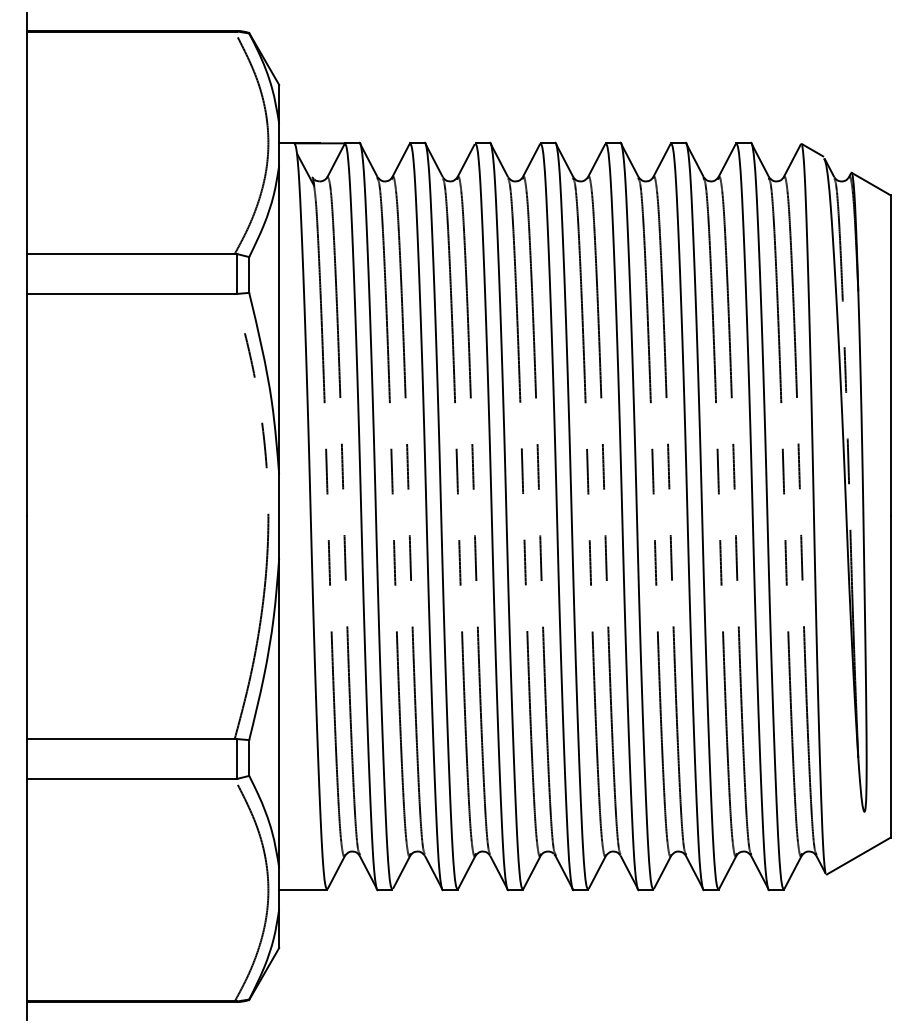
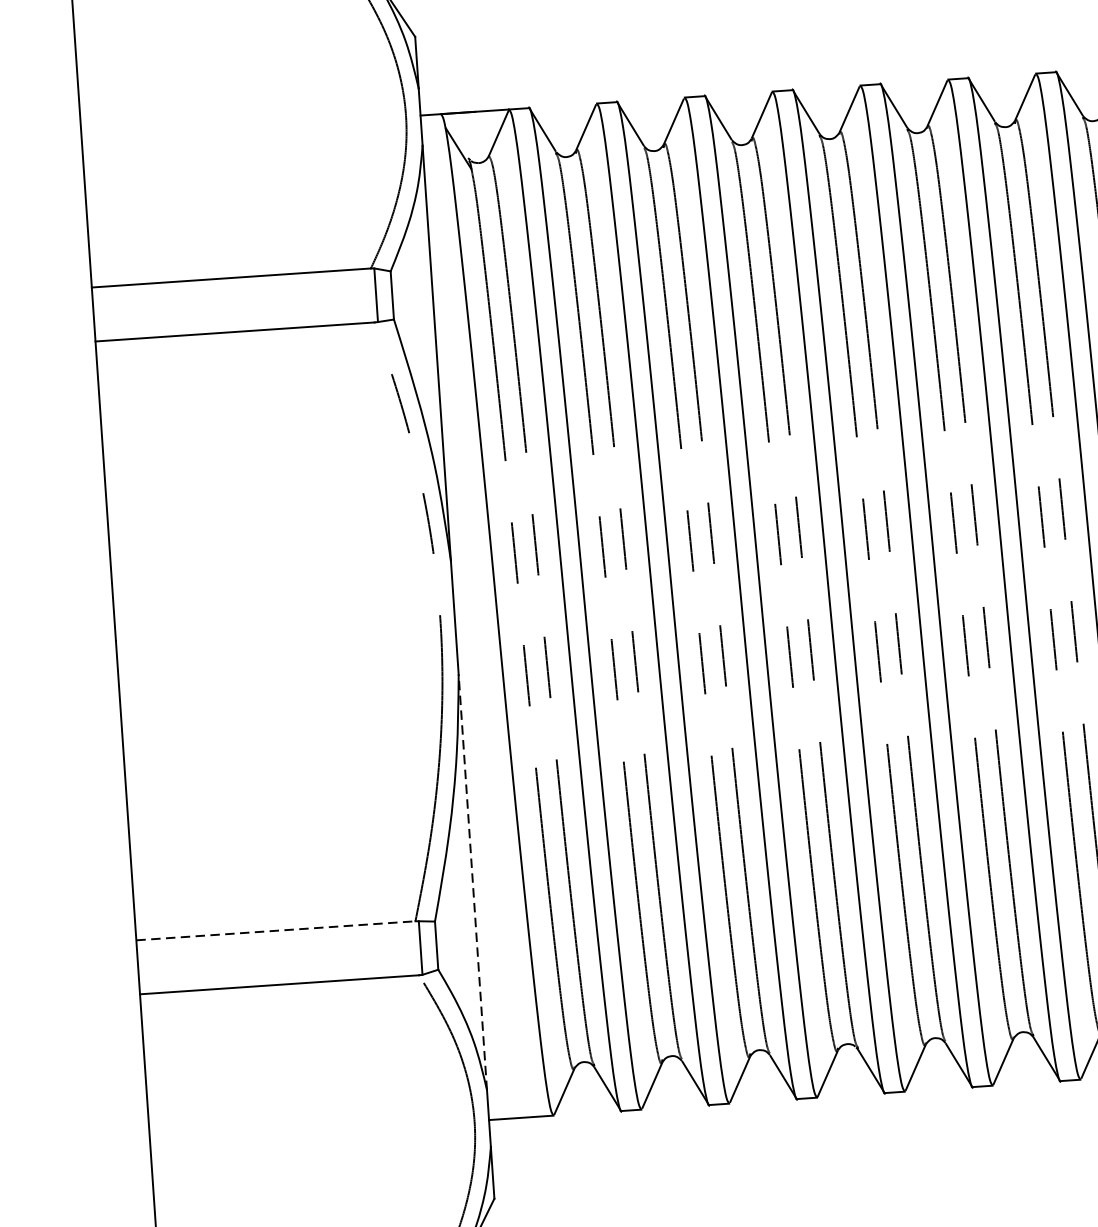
line: (279, 712) -> (473, 881), solid -> dashed
line: (131, 738) -> (276, 930), solid -> dashed

